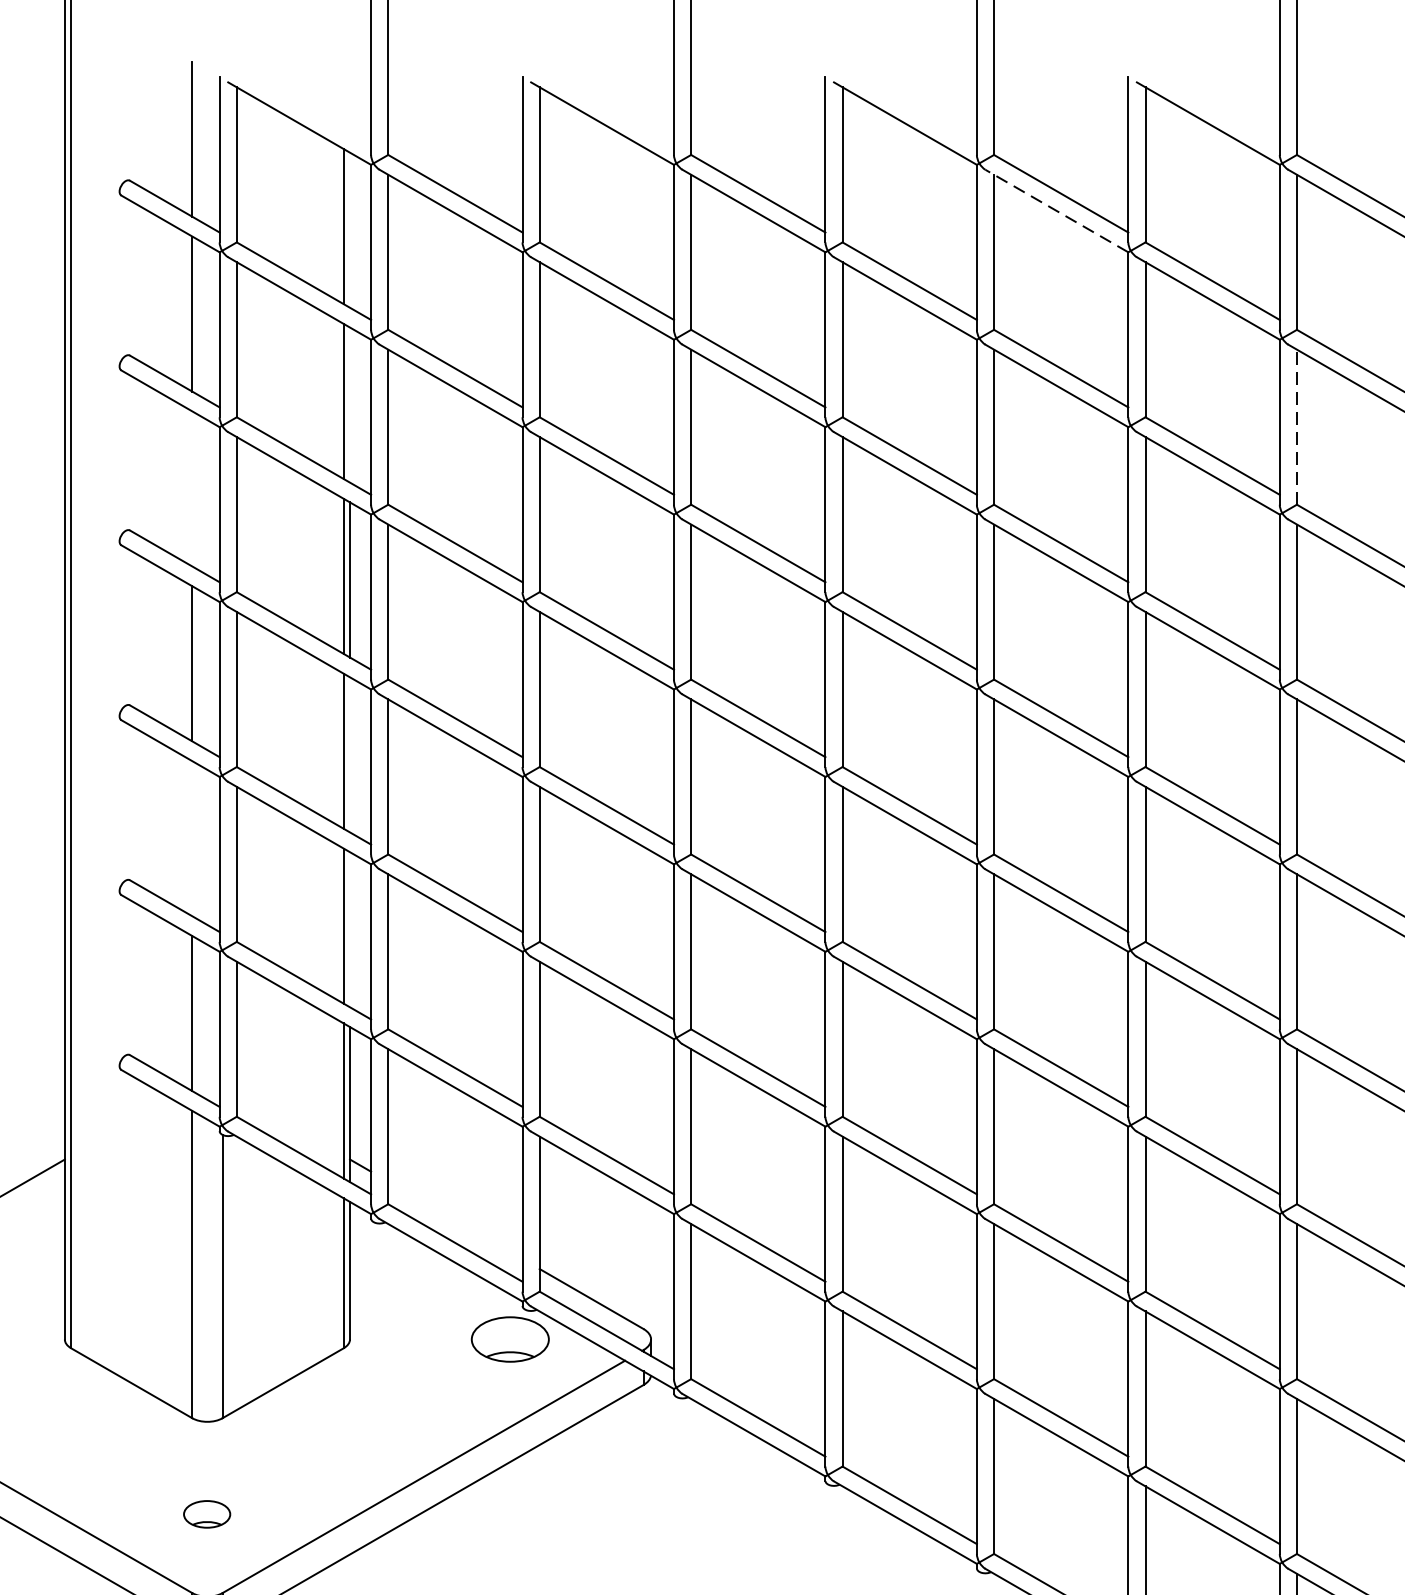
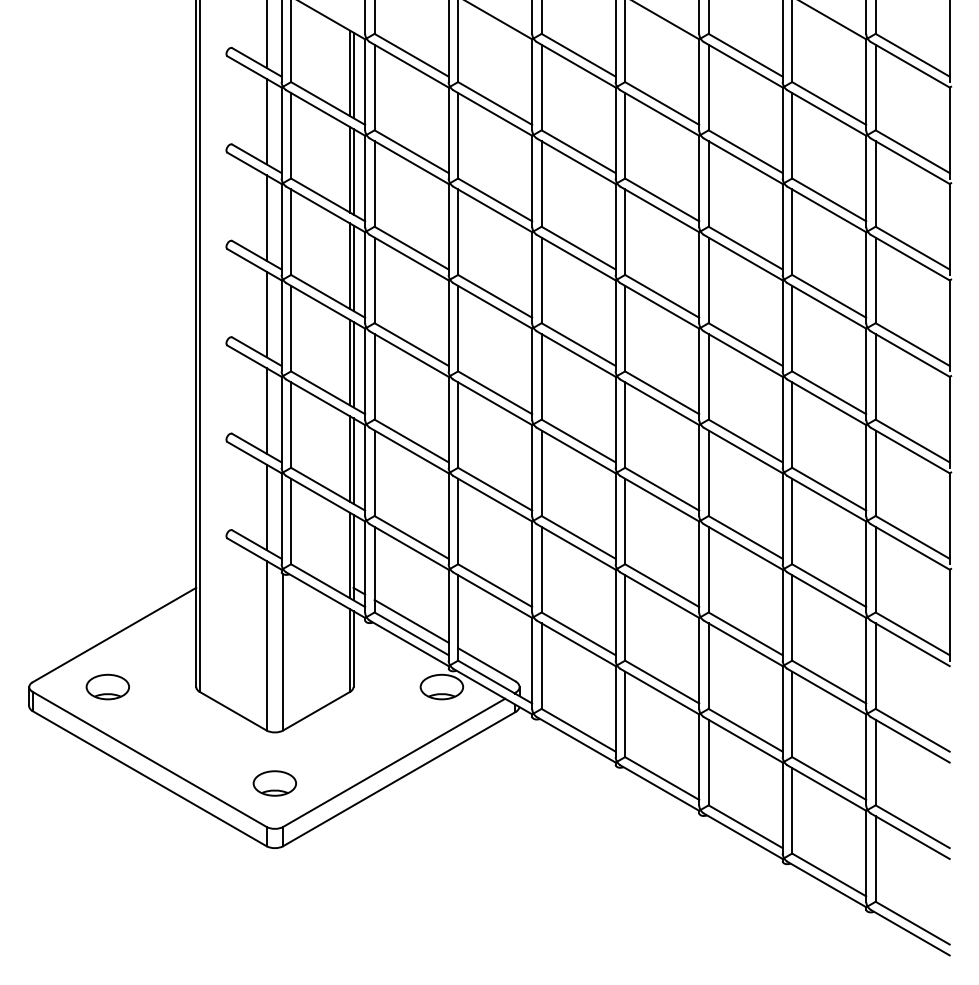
line: (1055, 210) -> (742, 64), dashed -> solid
line: (349, 230) -> (353, 75), added
line: (349, 404) -> (353, 171), added
line: (1296, 428) -> (875, 184), dashed -> solid
line: (192, 487) -> (266, 217), added
line: (349, 754) -> (353, 364), added
line: (192, 837) -> (266, 410), added
line: (349, 928) -> (353, 460), added
line: (455, 1220) -> (411, 621), added
part: (206, 1514) -> (274, 783), size x1.67

